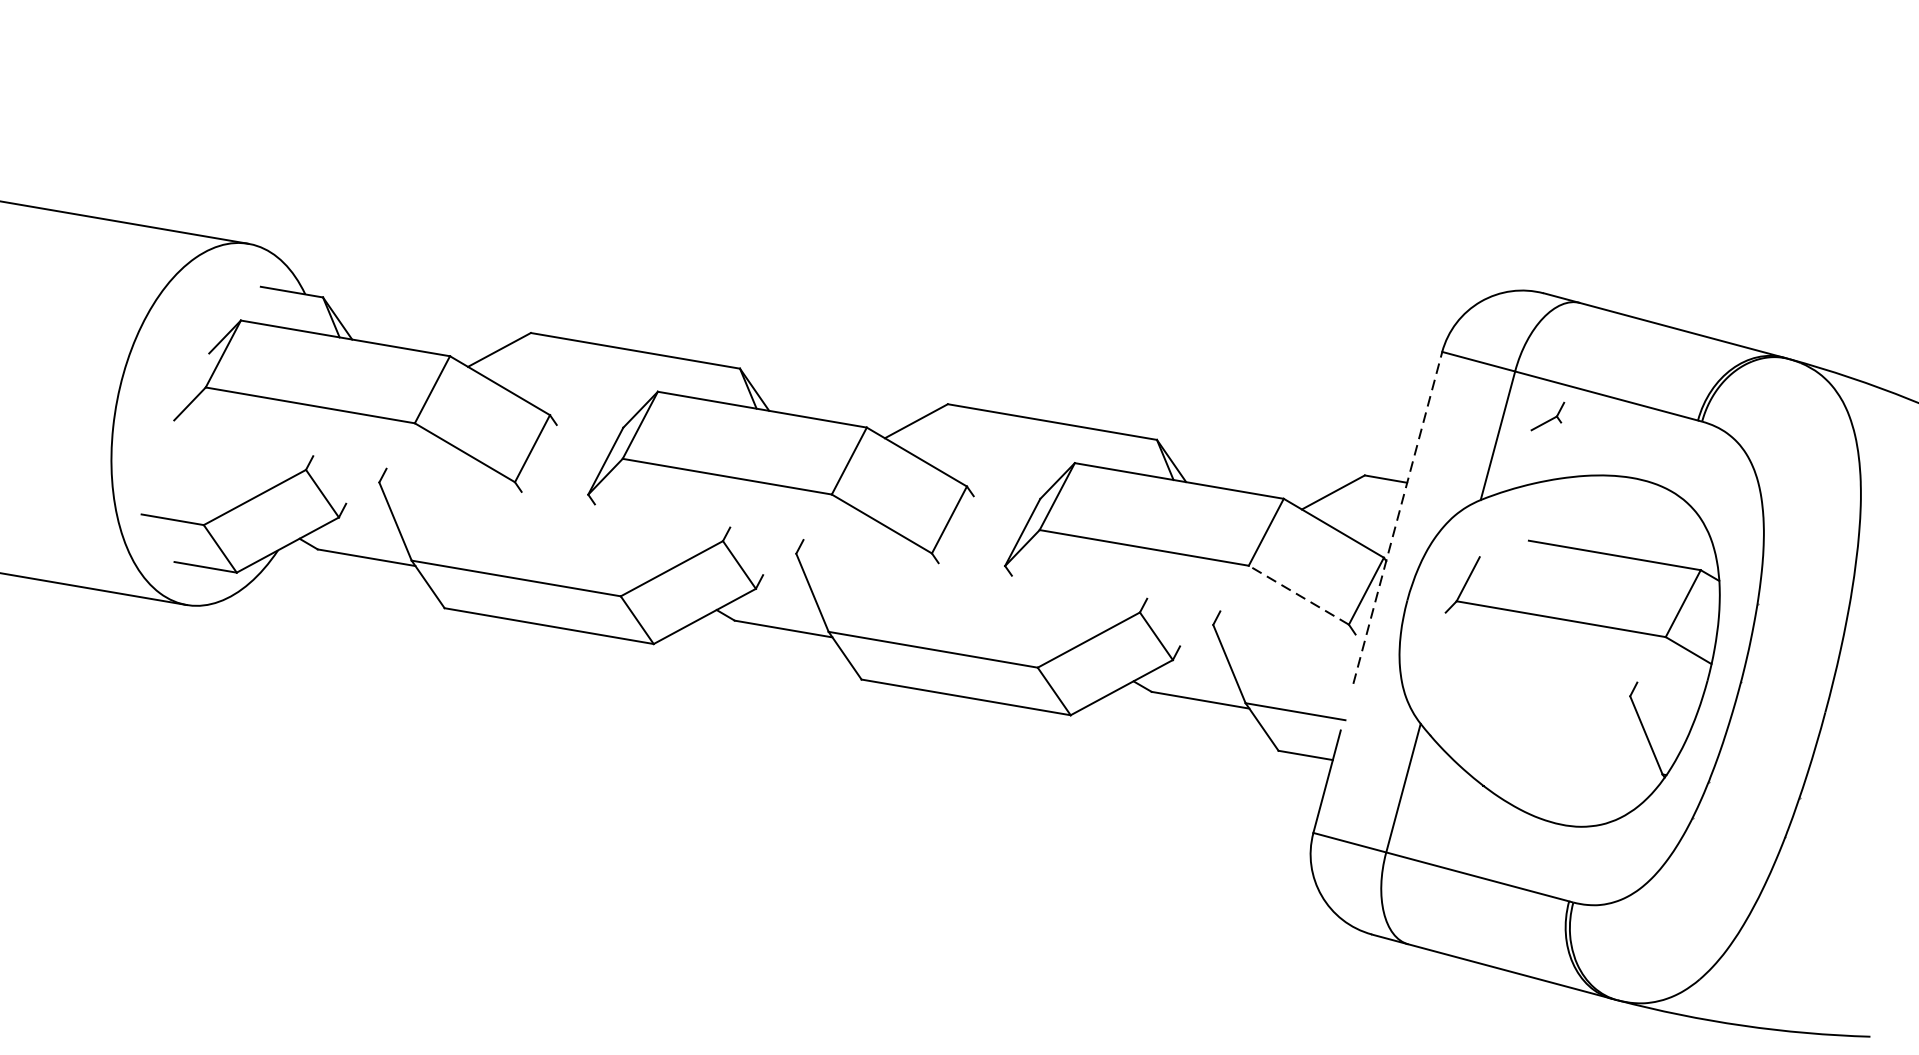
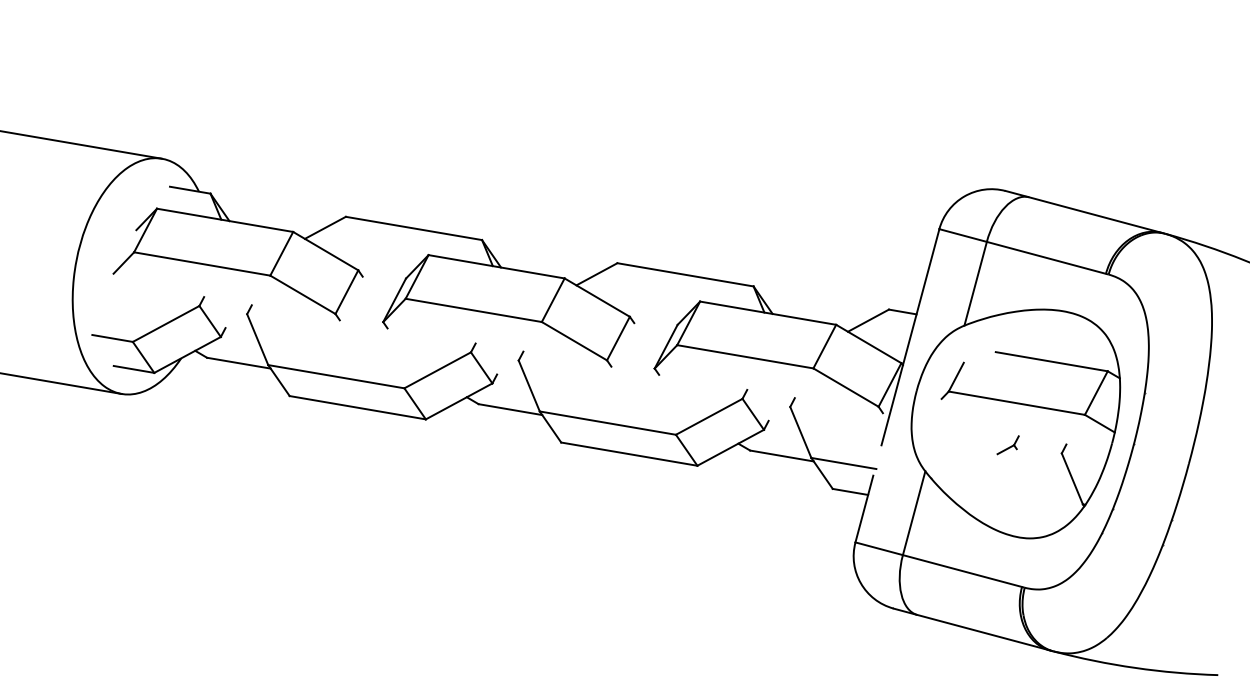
part: (1546, 416) -> (1007, 445), moved
line: (1397, 518) -> (910, 337), dashed -> solid
line: (1299, 595) -> (846, 387), dashed -> solid

